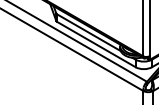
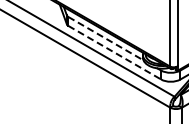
line: (89, 32) -> (106, 38), solid -> dashed
line: (96, 44) -> (114, 52), solid -> dashed

